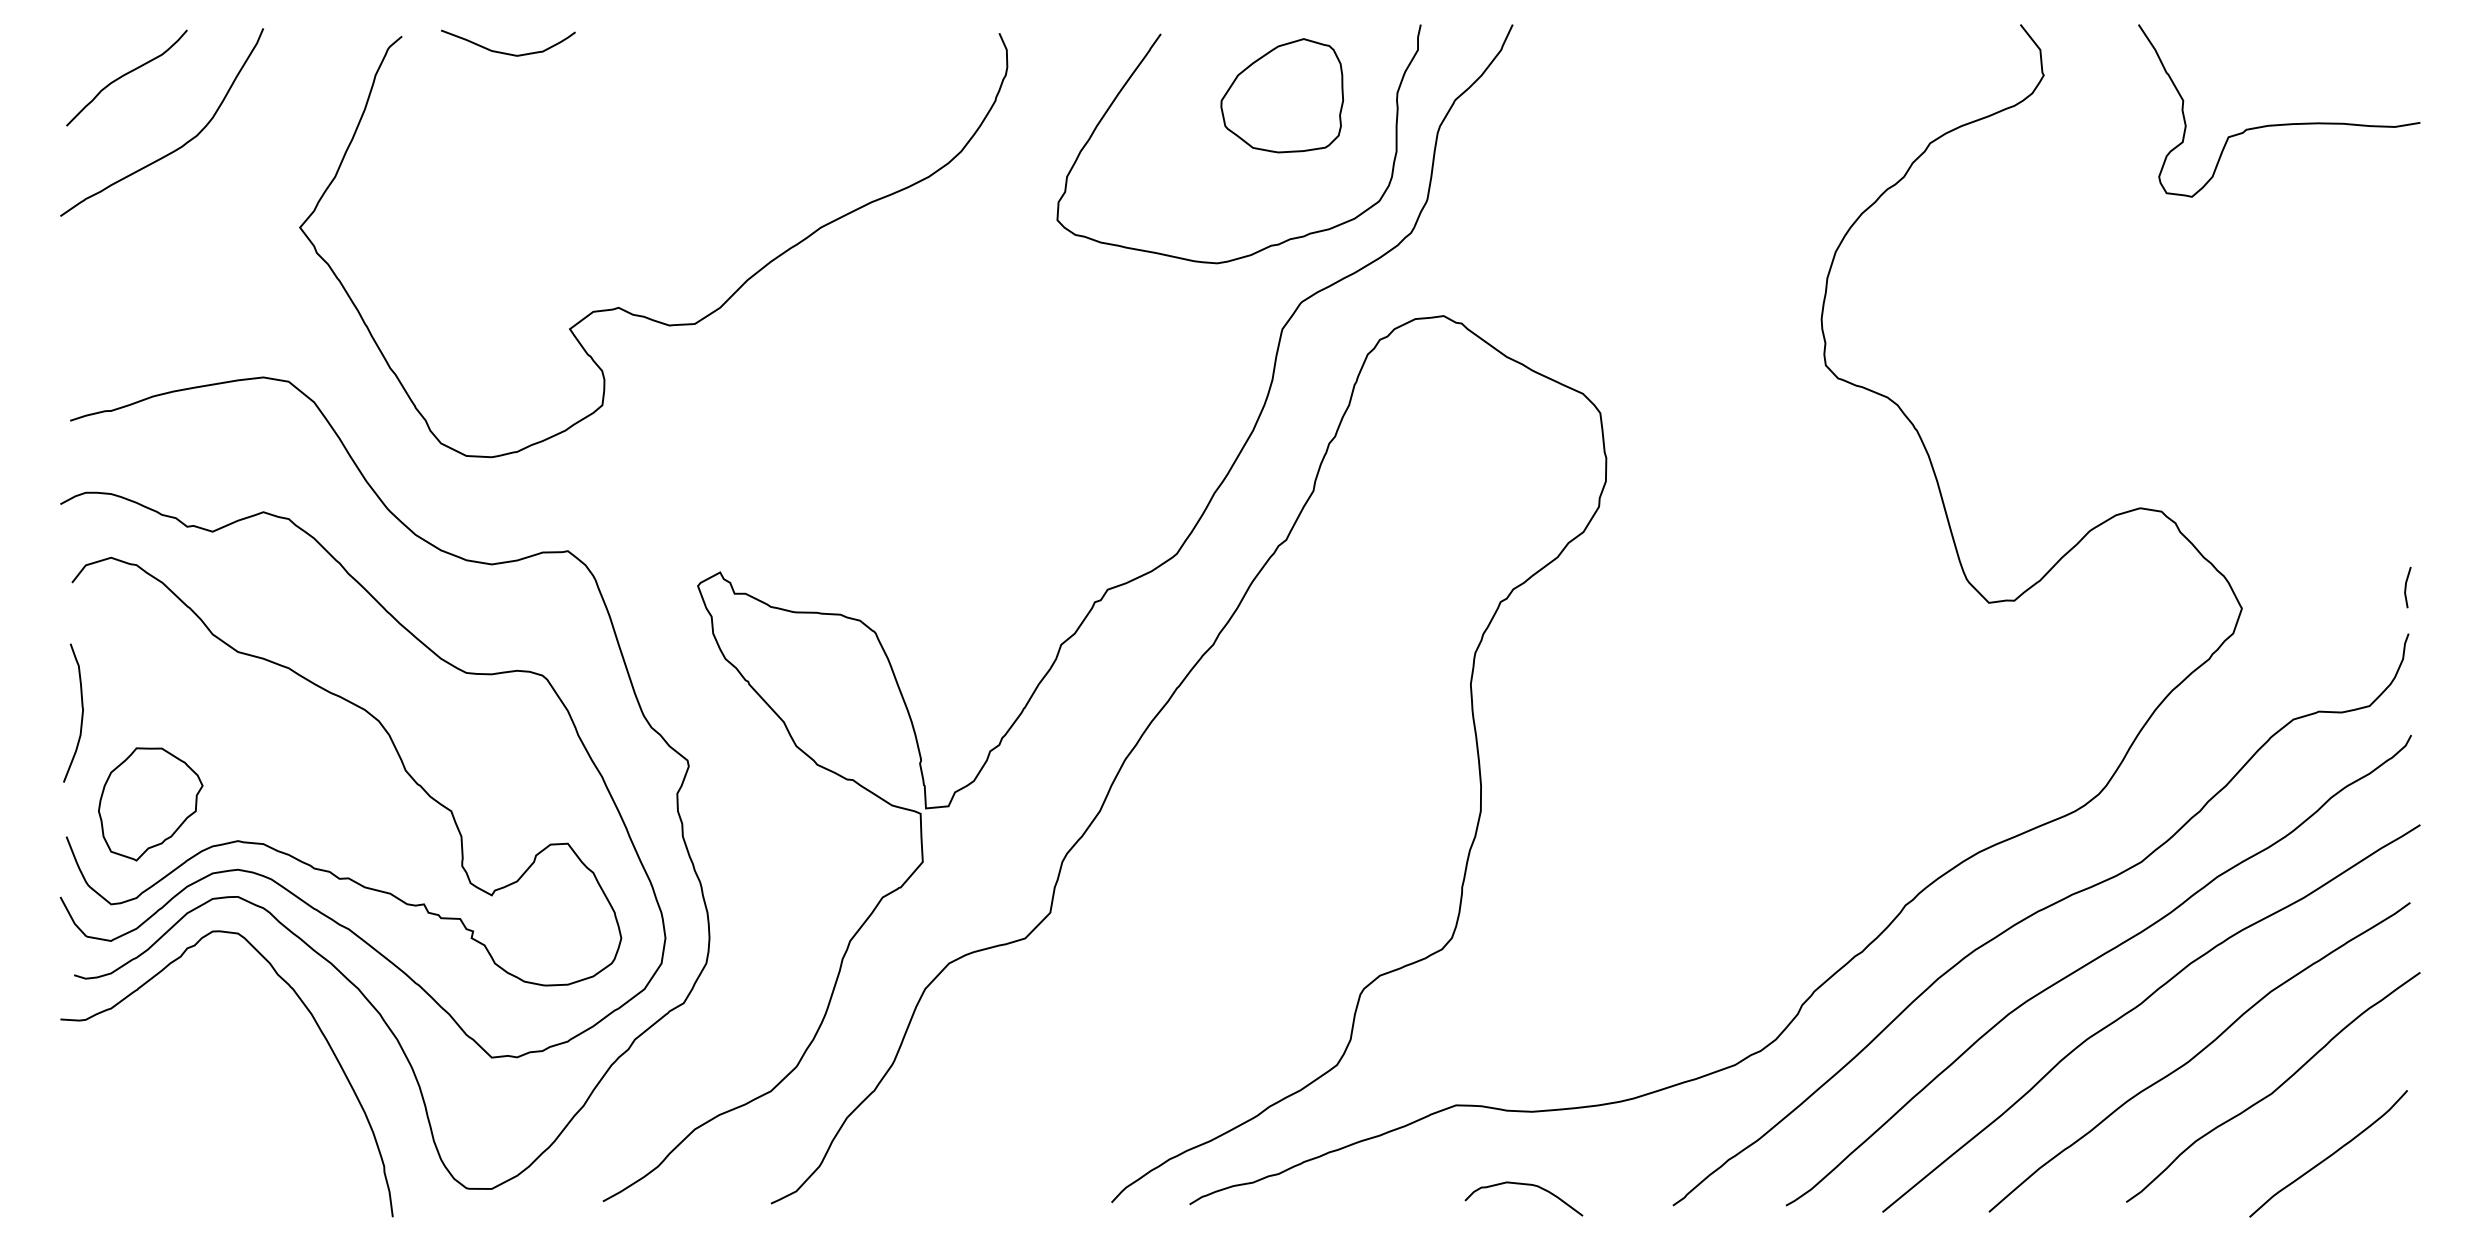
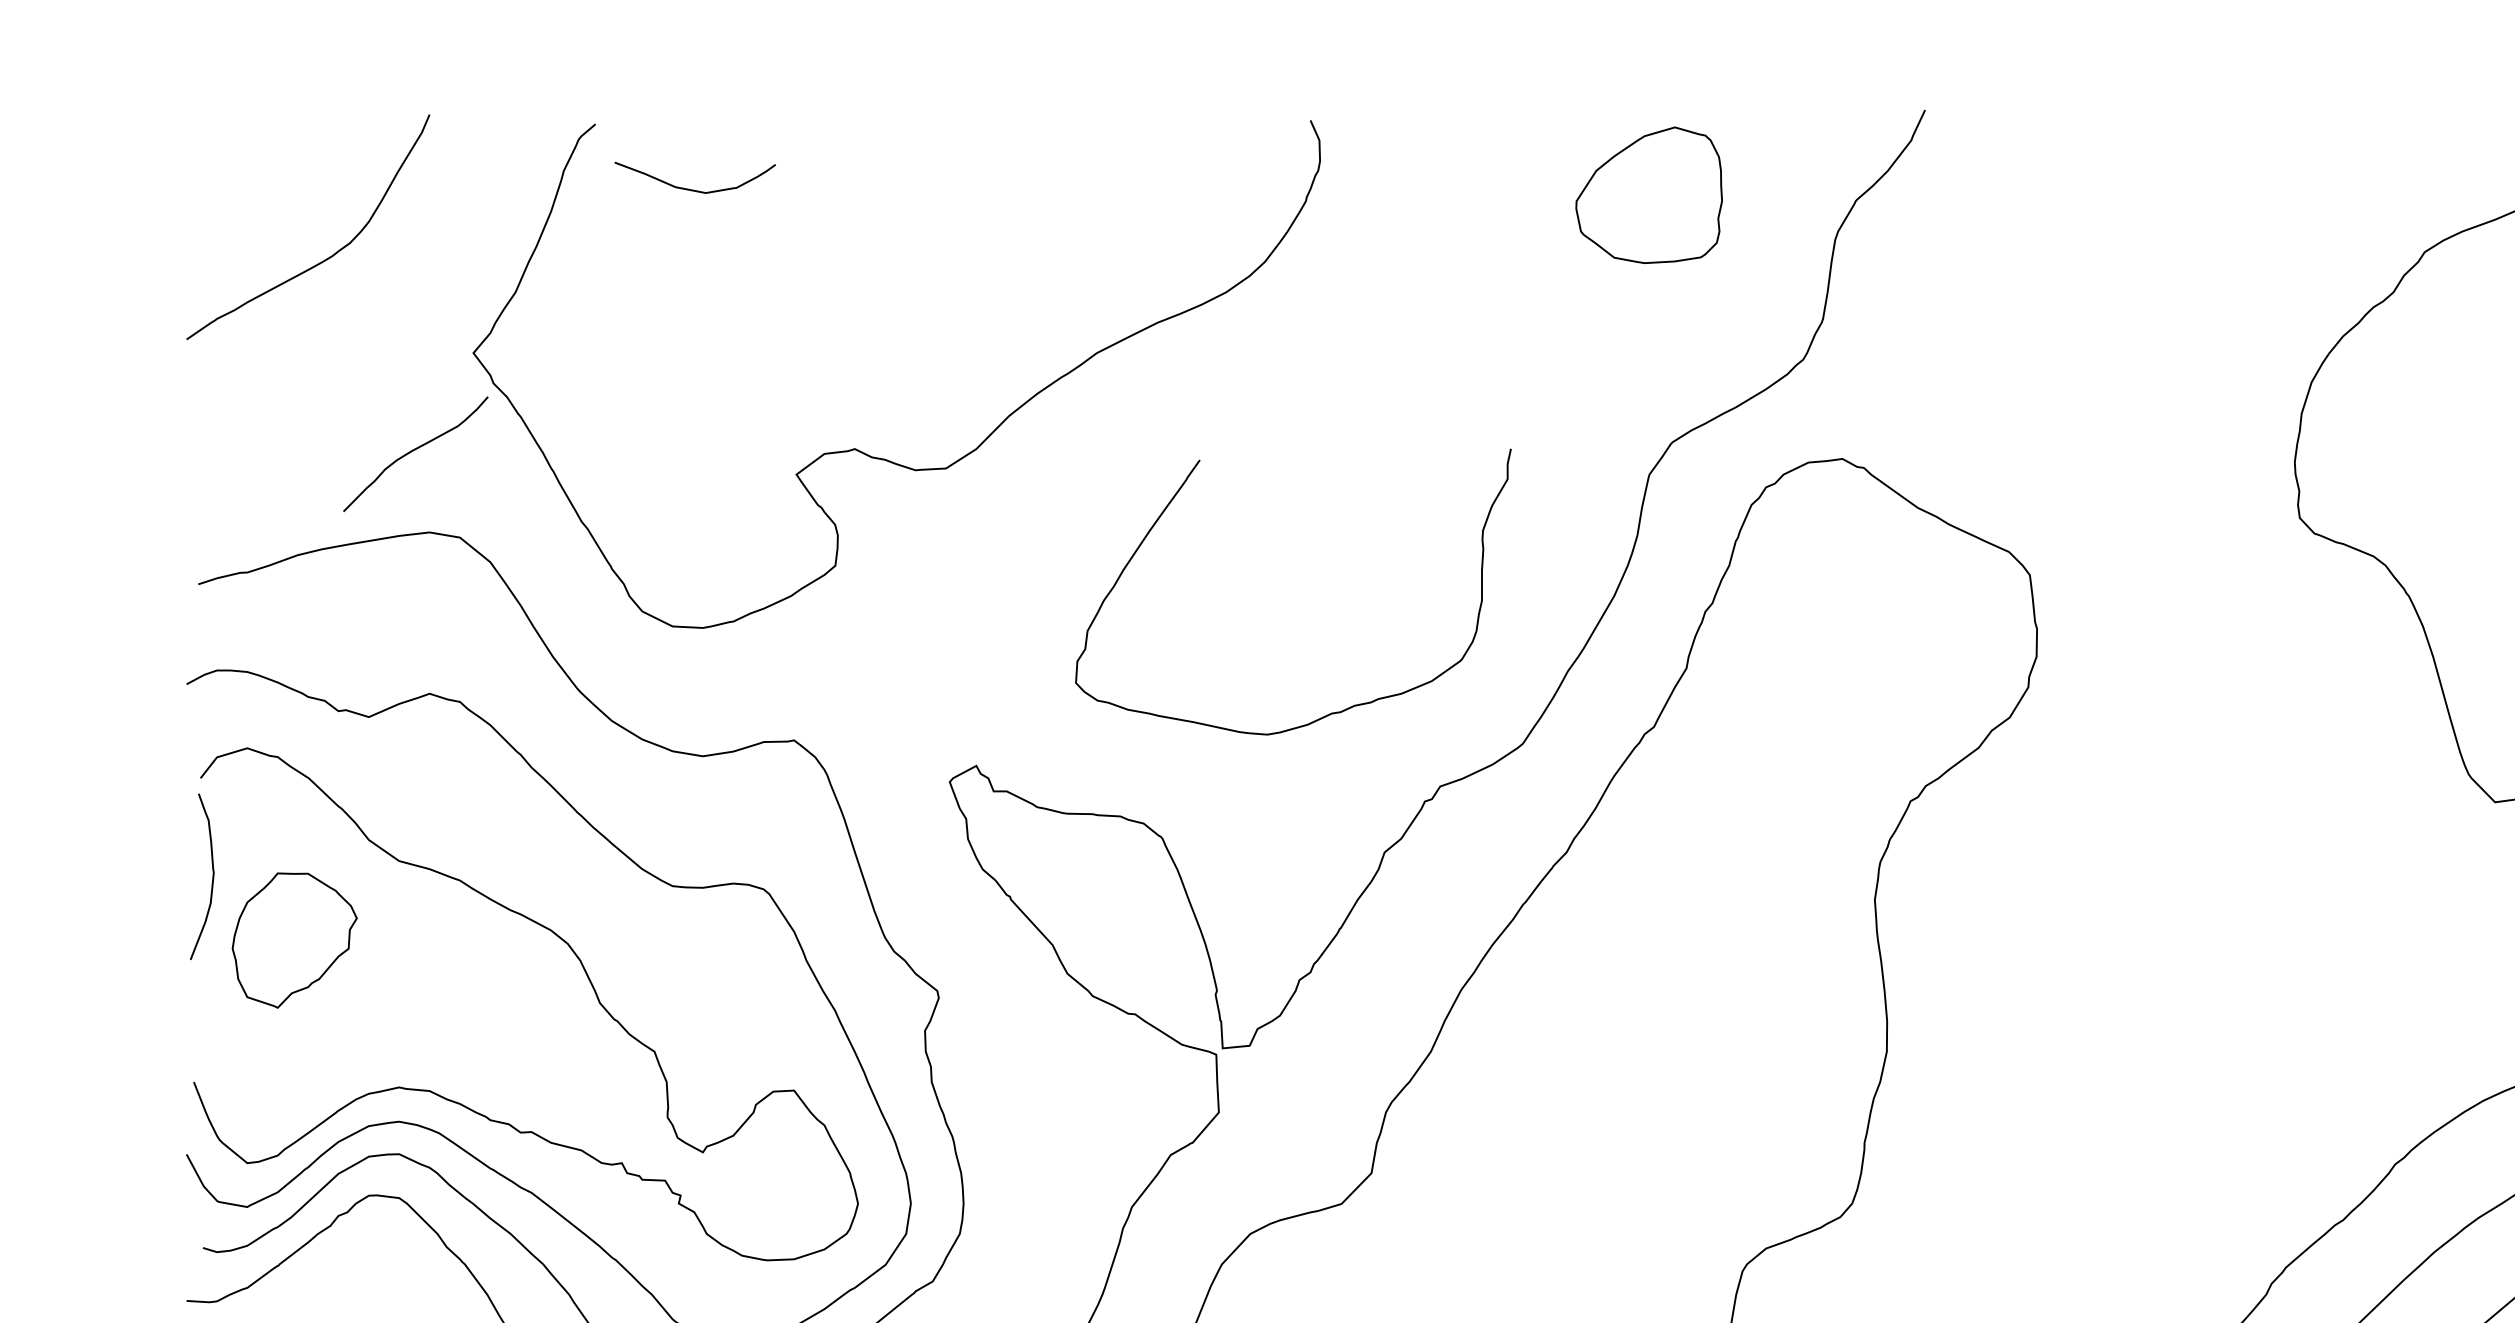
curve: (506, 52) -> (693, 188), moved
curve: (125, 75) -> (414, 451), moved
curve: (1271, 244) -> (1332, 712), moved
curve: (81, 713) -> (211, 877), moved
part: (150, 804) -> (294, 940), moved

